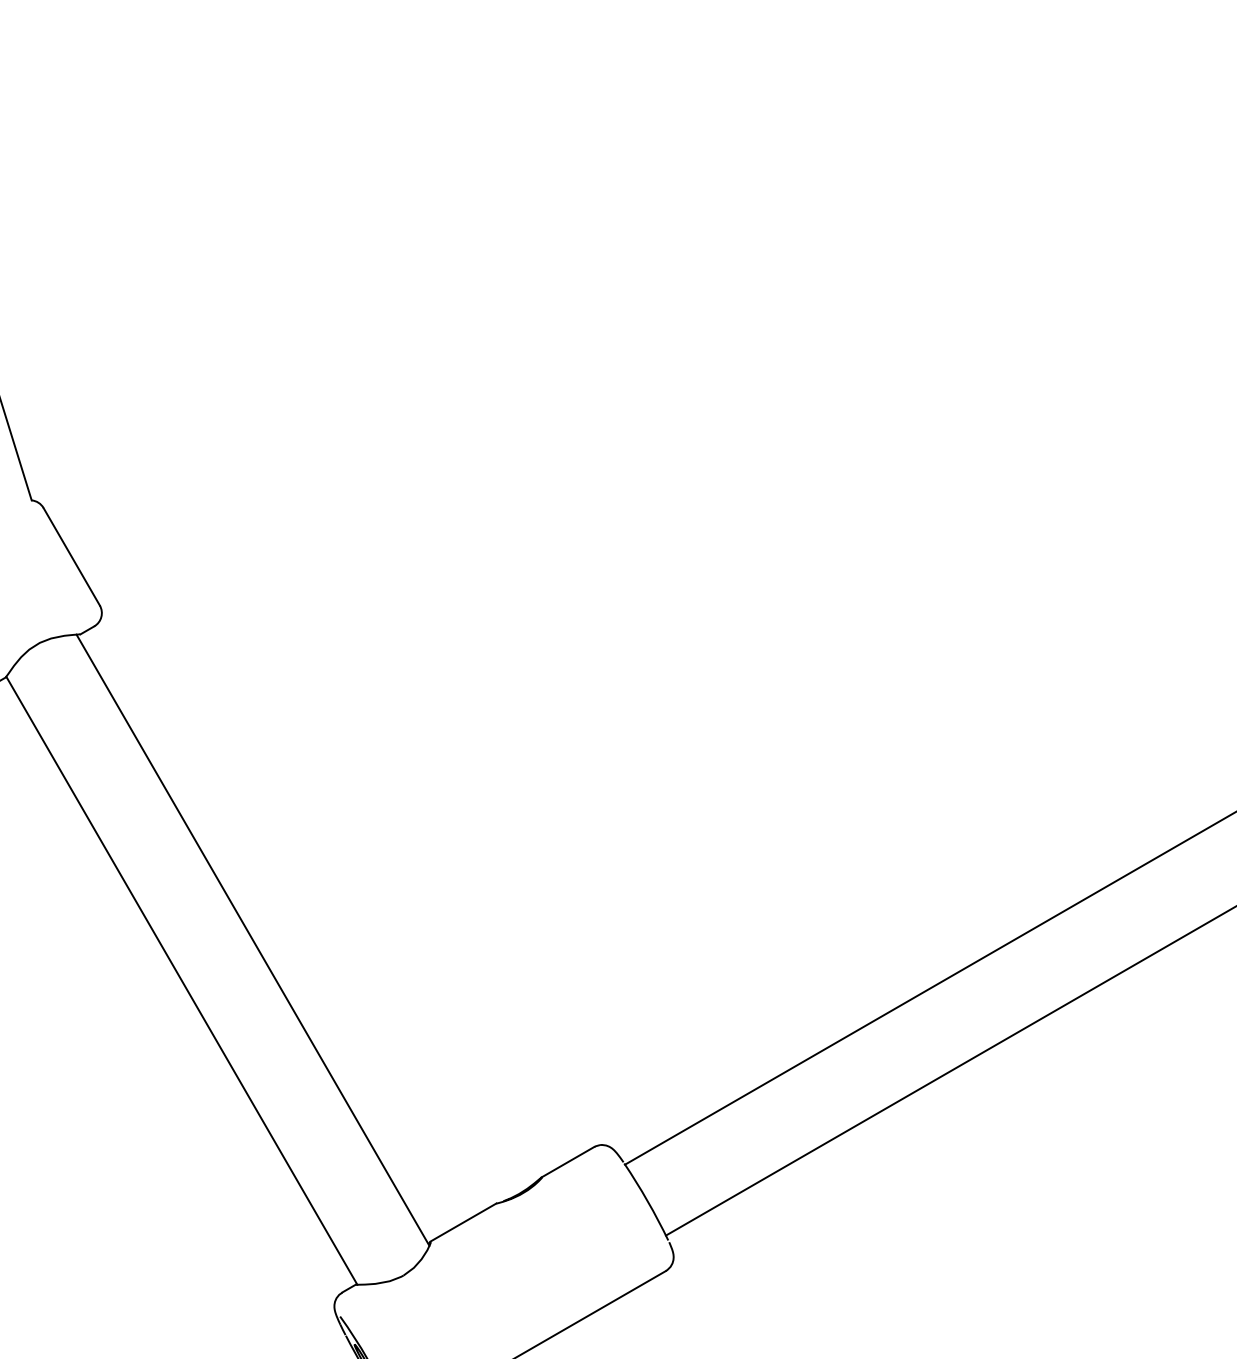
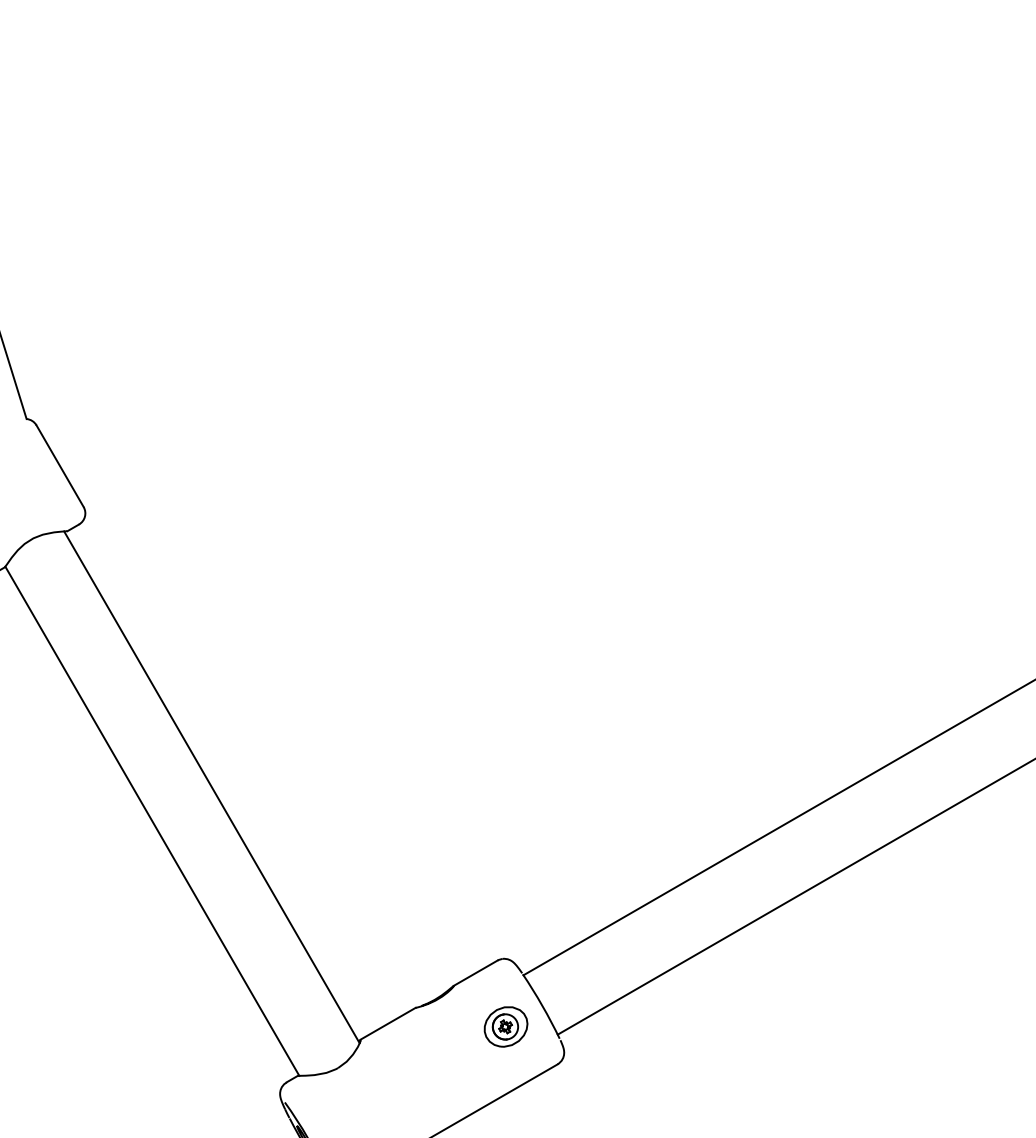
part: (603, 1226) -> (505, 1027), added

